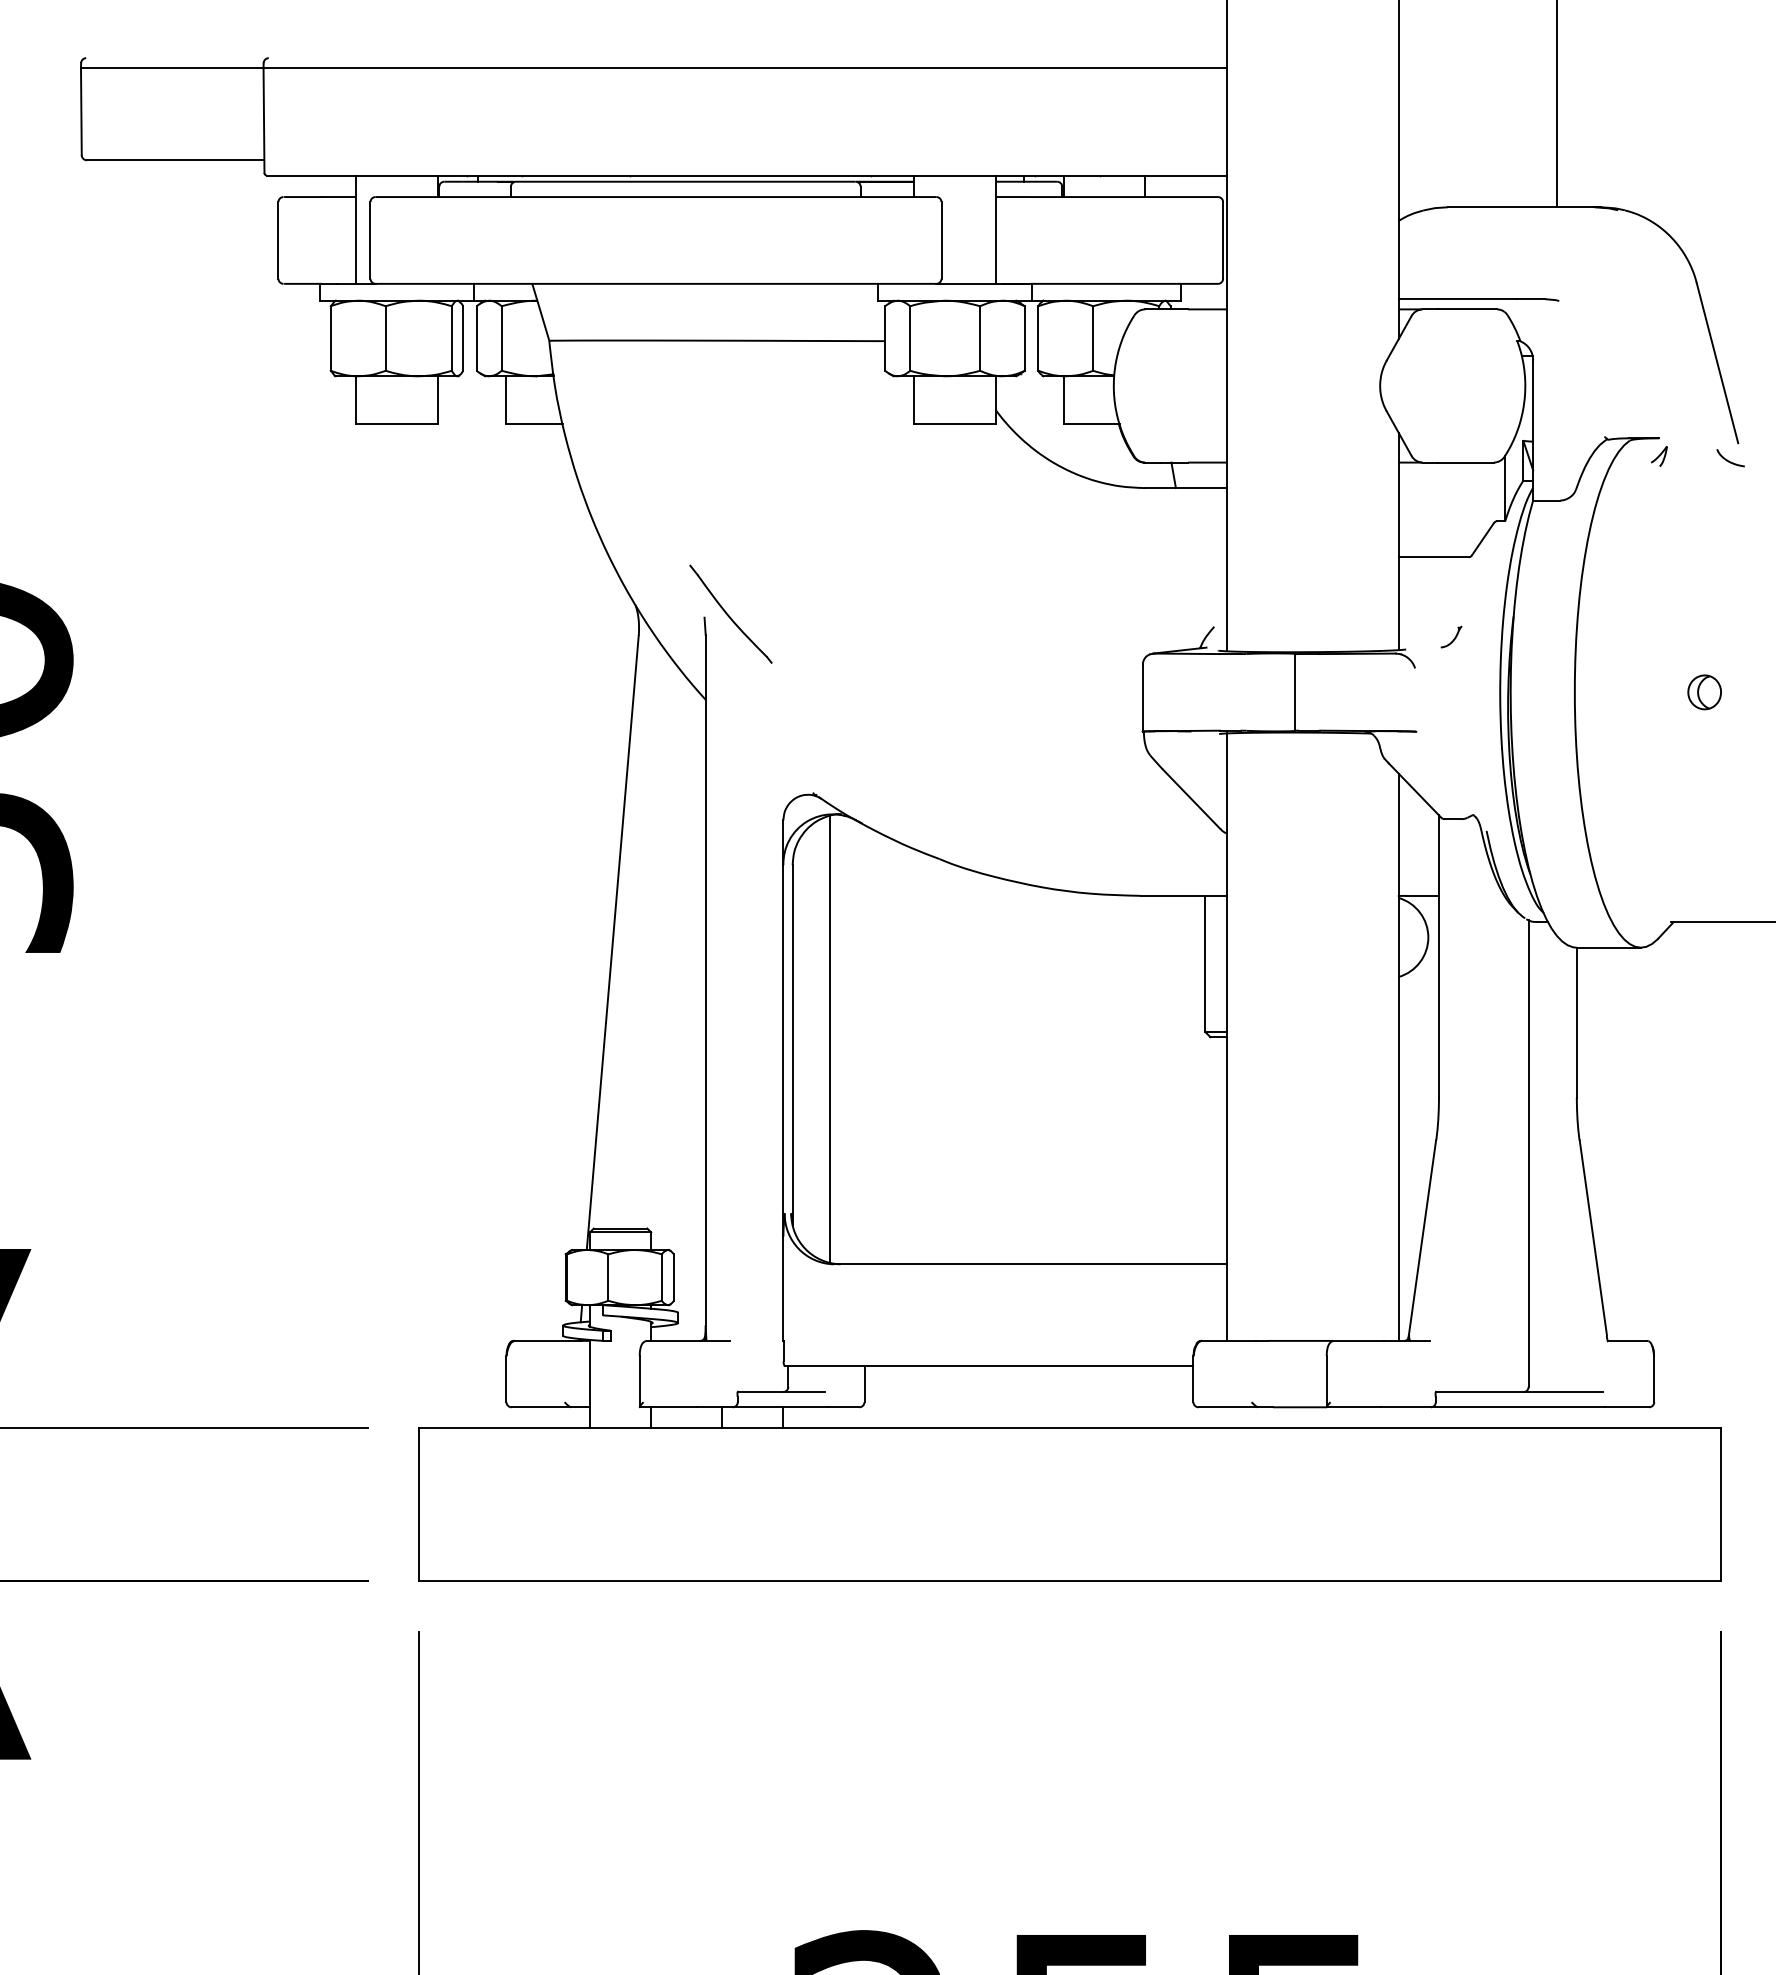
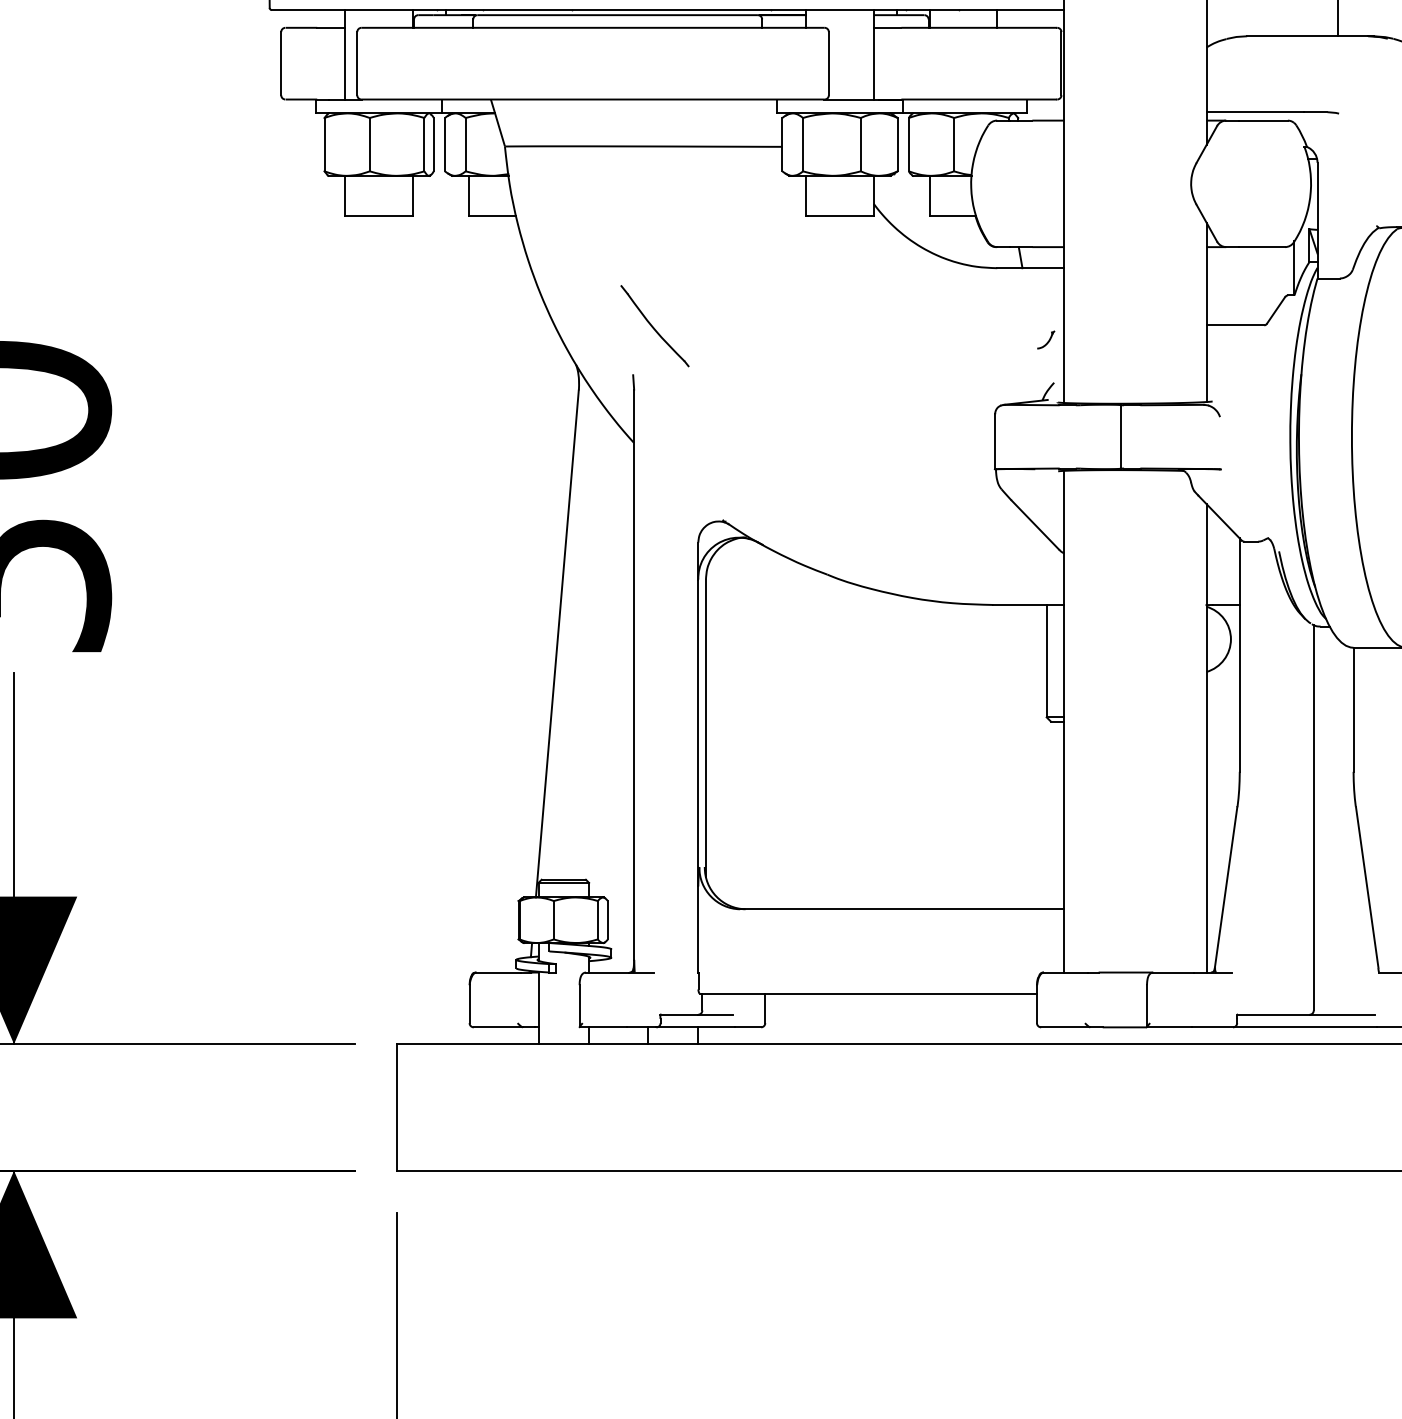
part: (730, 613) -> (654, 325), moved
part: (1451, 636) -> (1046, 339), moved
line: (830, 1039) -> (737, 723), removed

